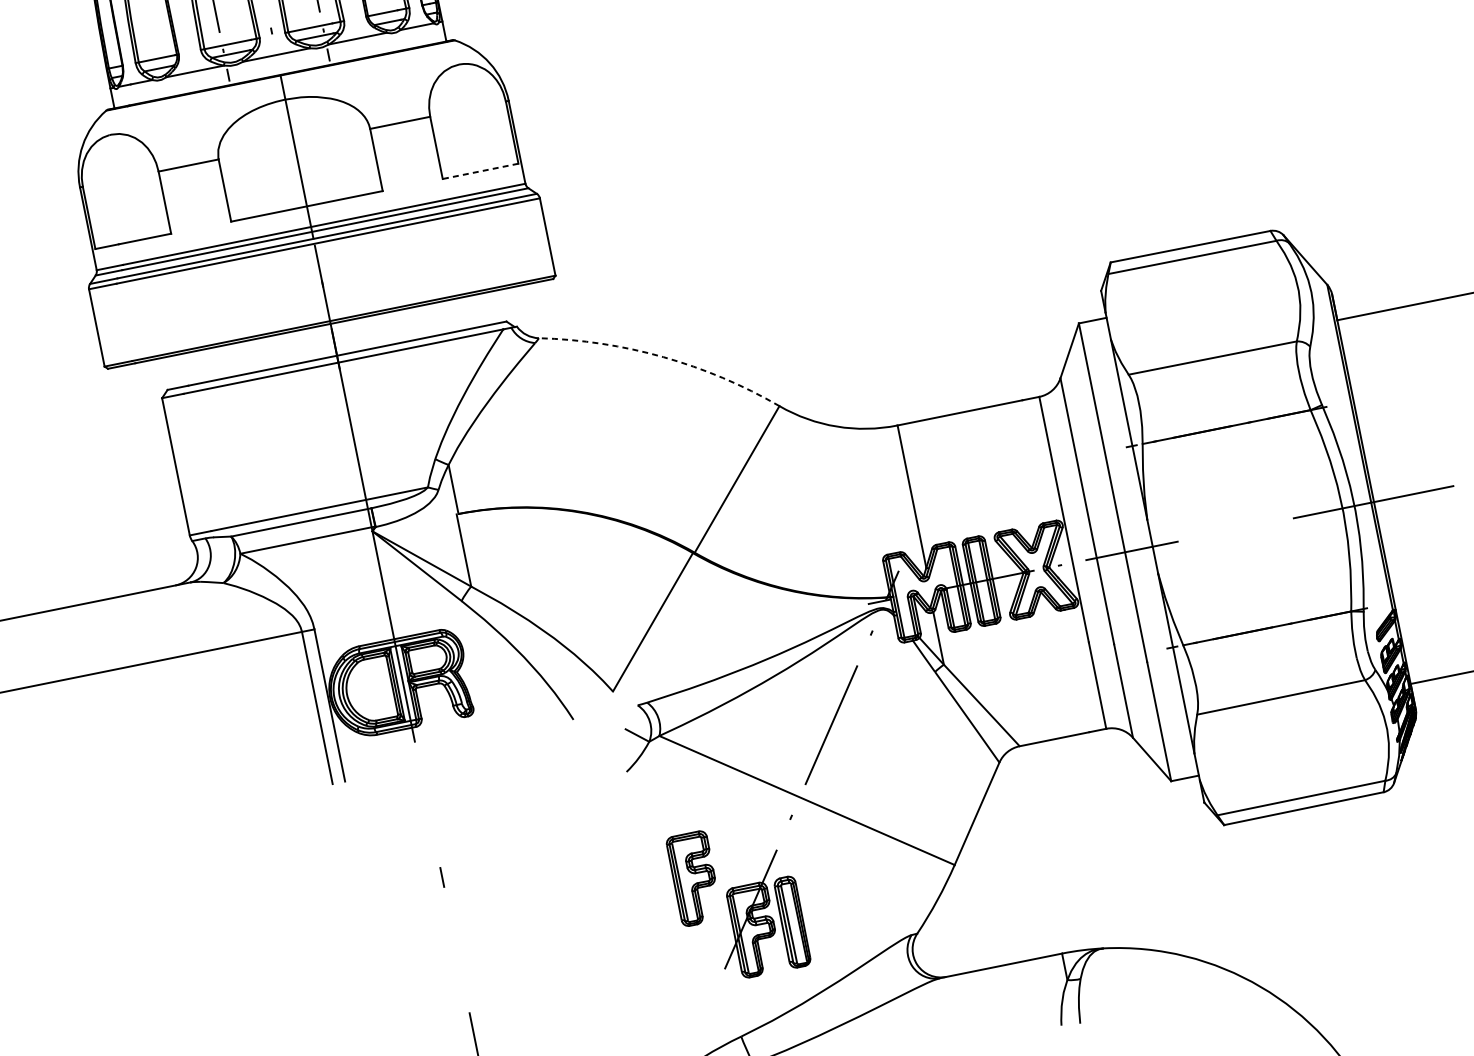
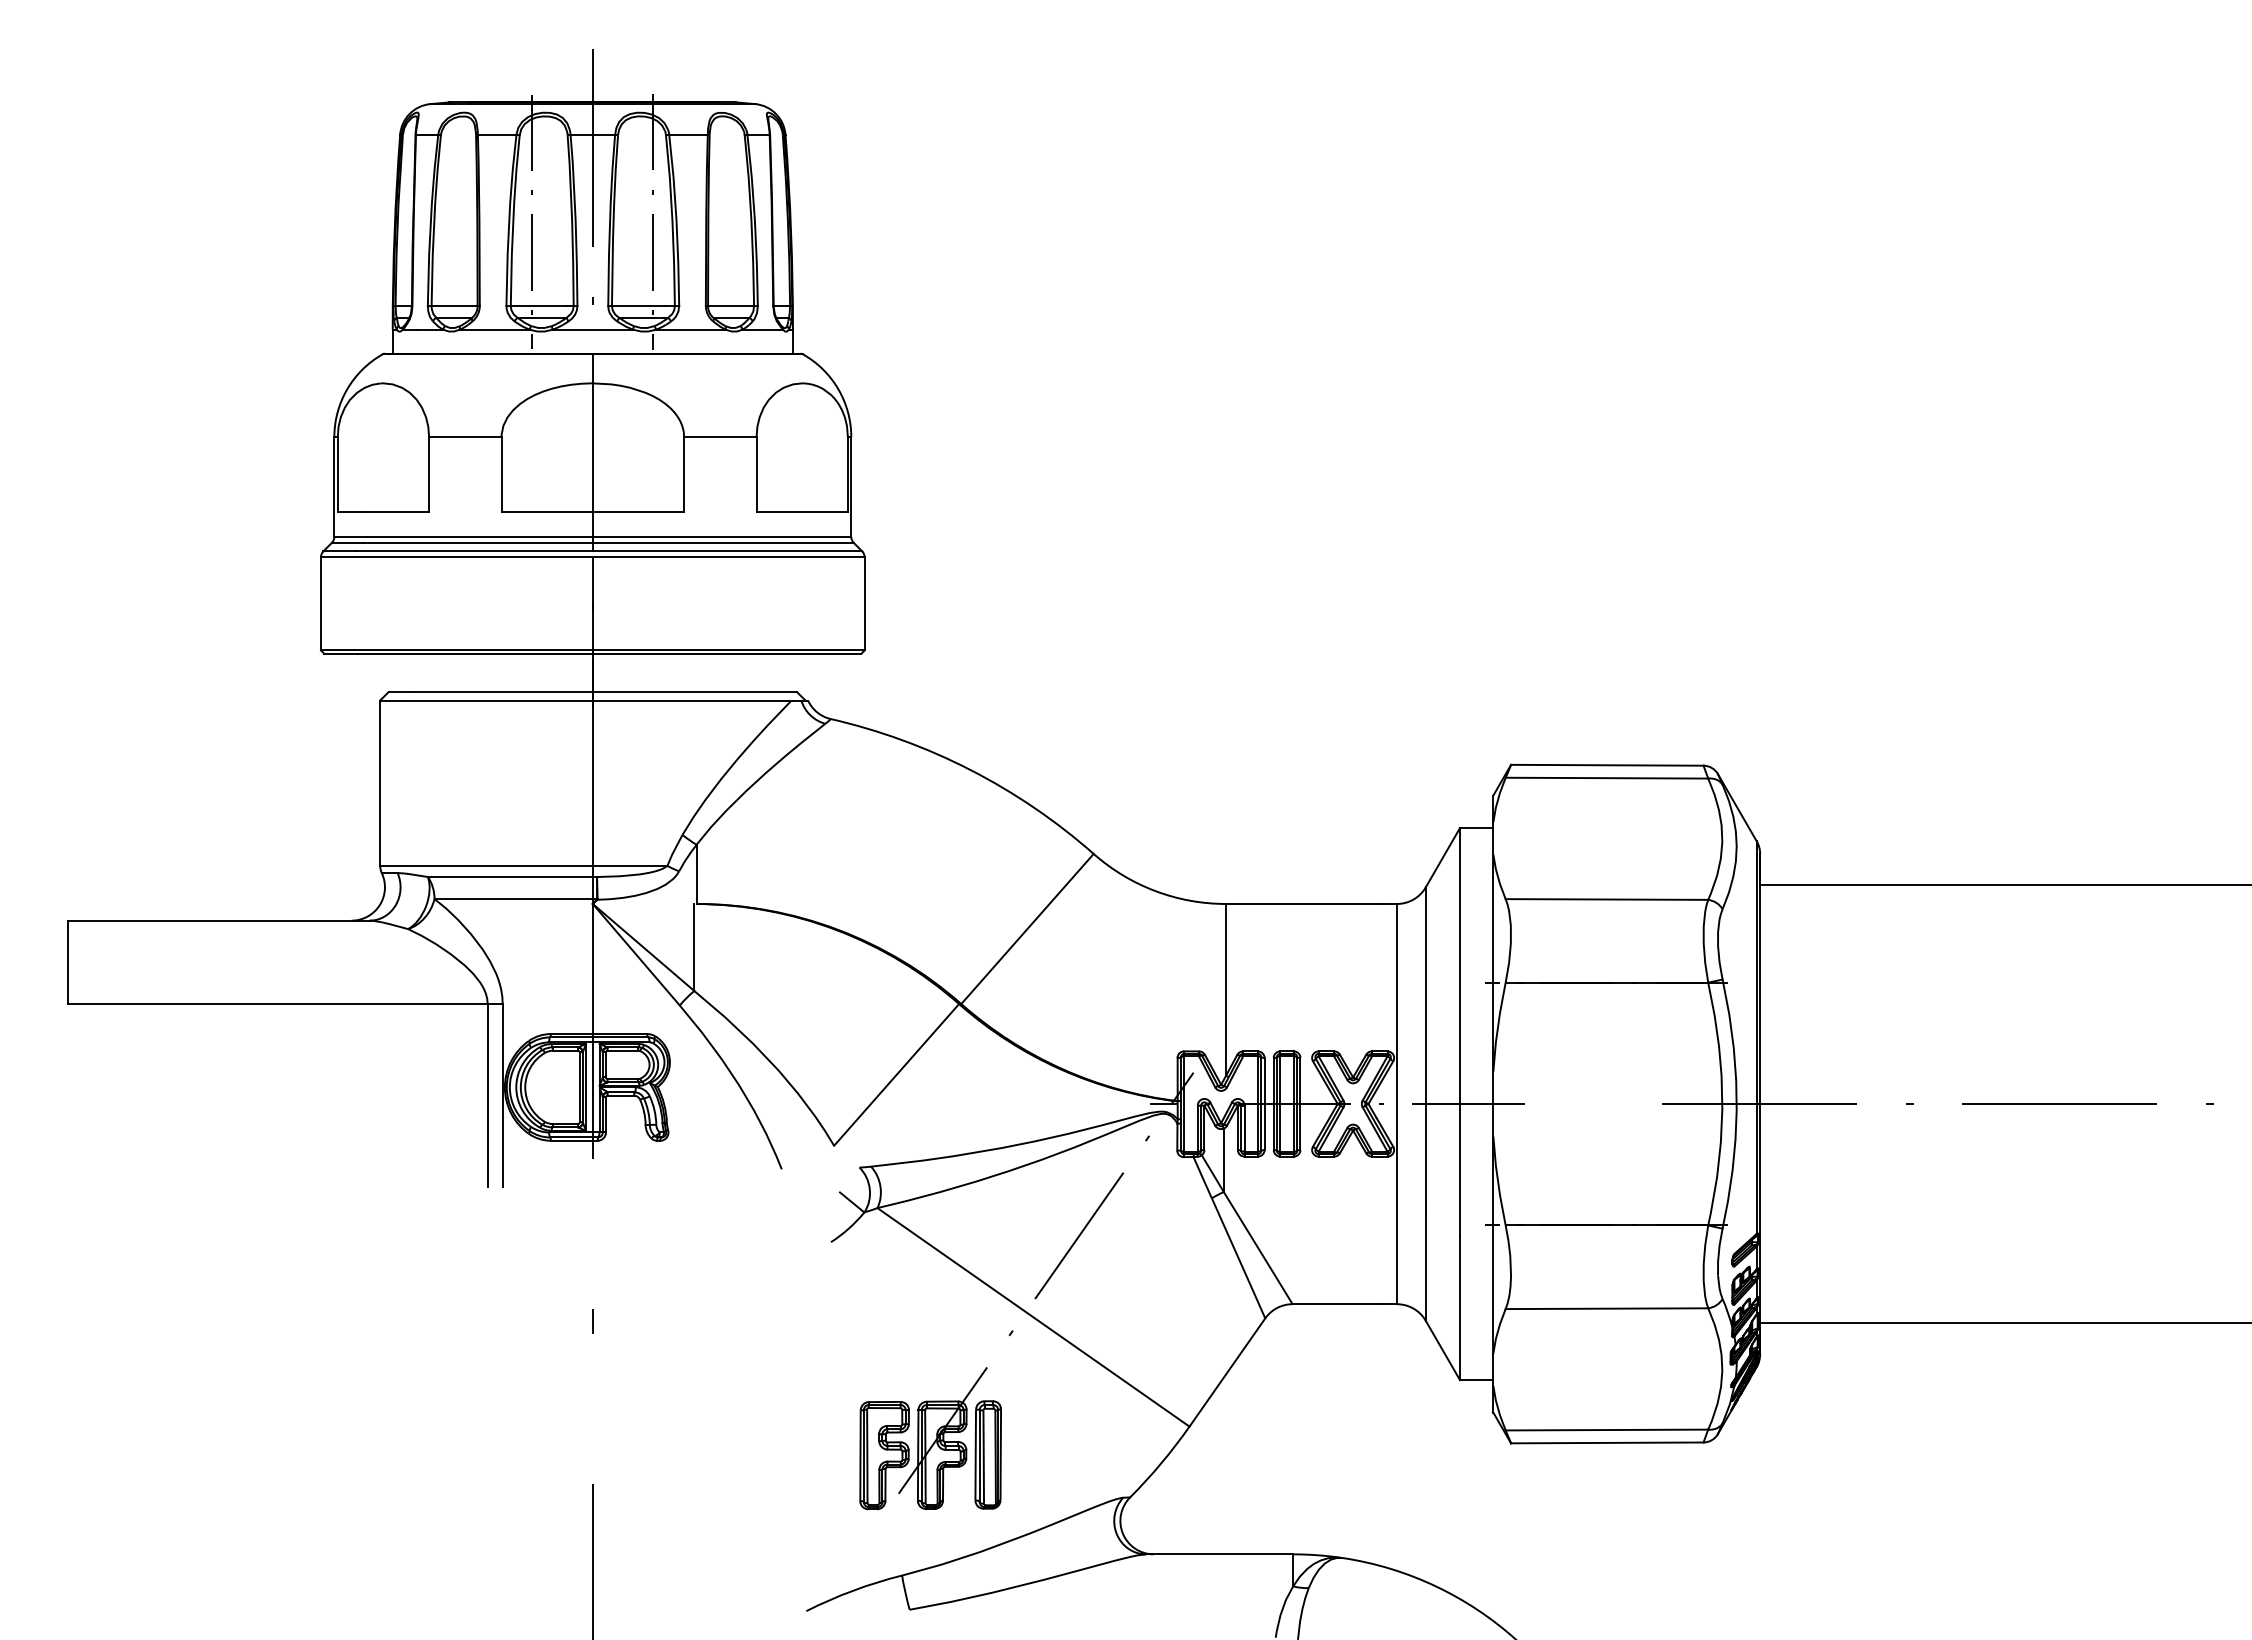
line: (480, 171) -> (802, 512), dashed -> solid
arc: (663, 357) -> (970, 770), dashed -> solid
part: (694, 878) -> (884, 1455), moved

